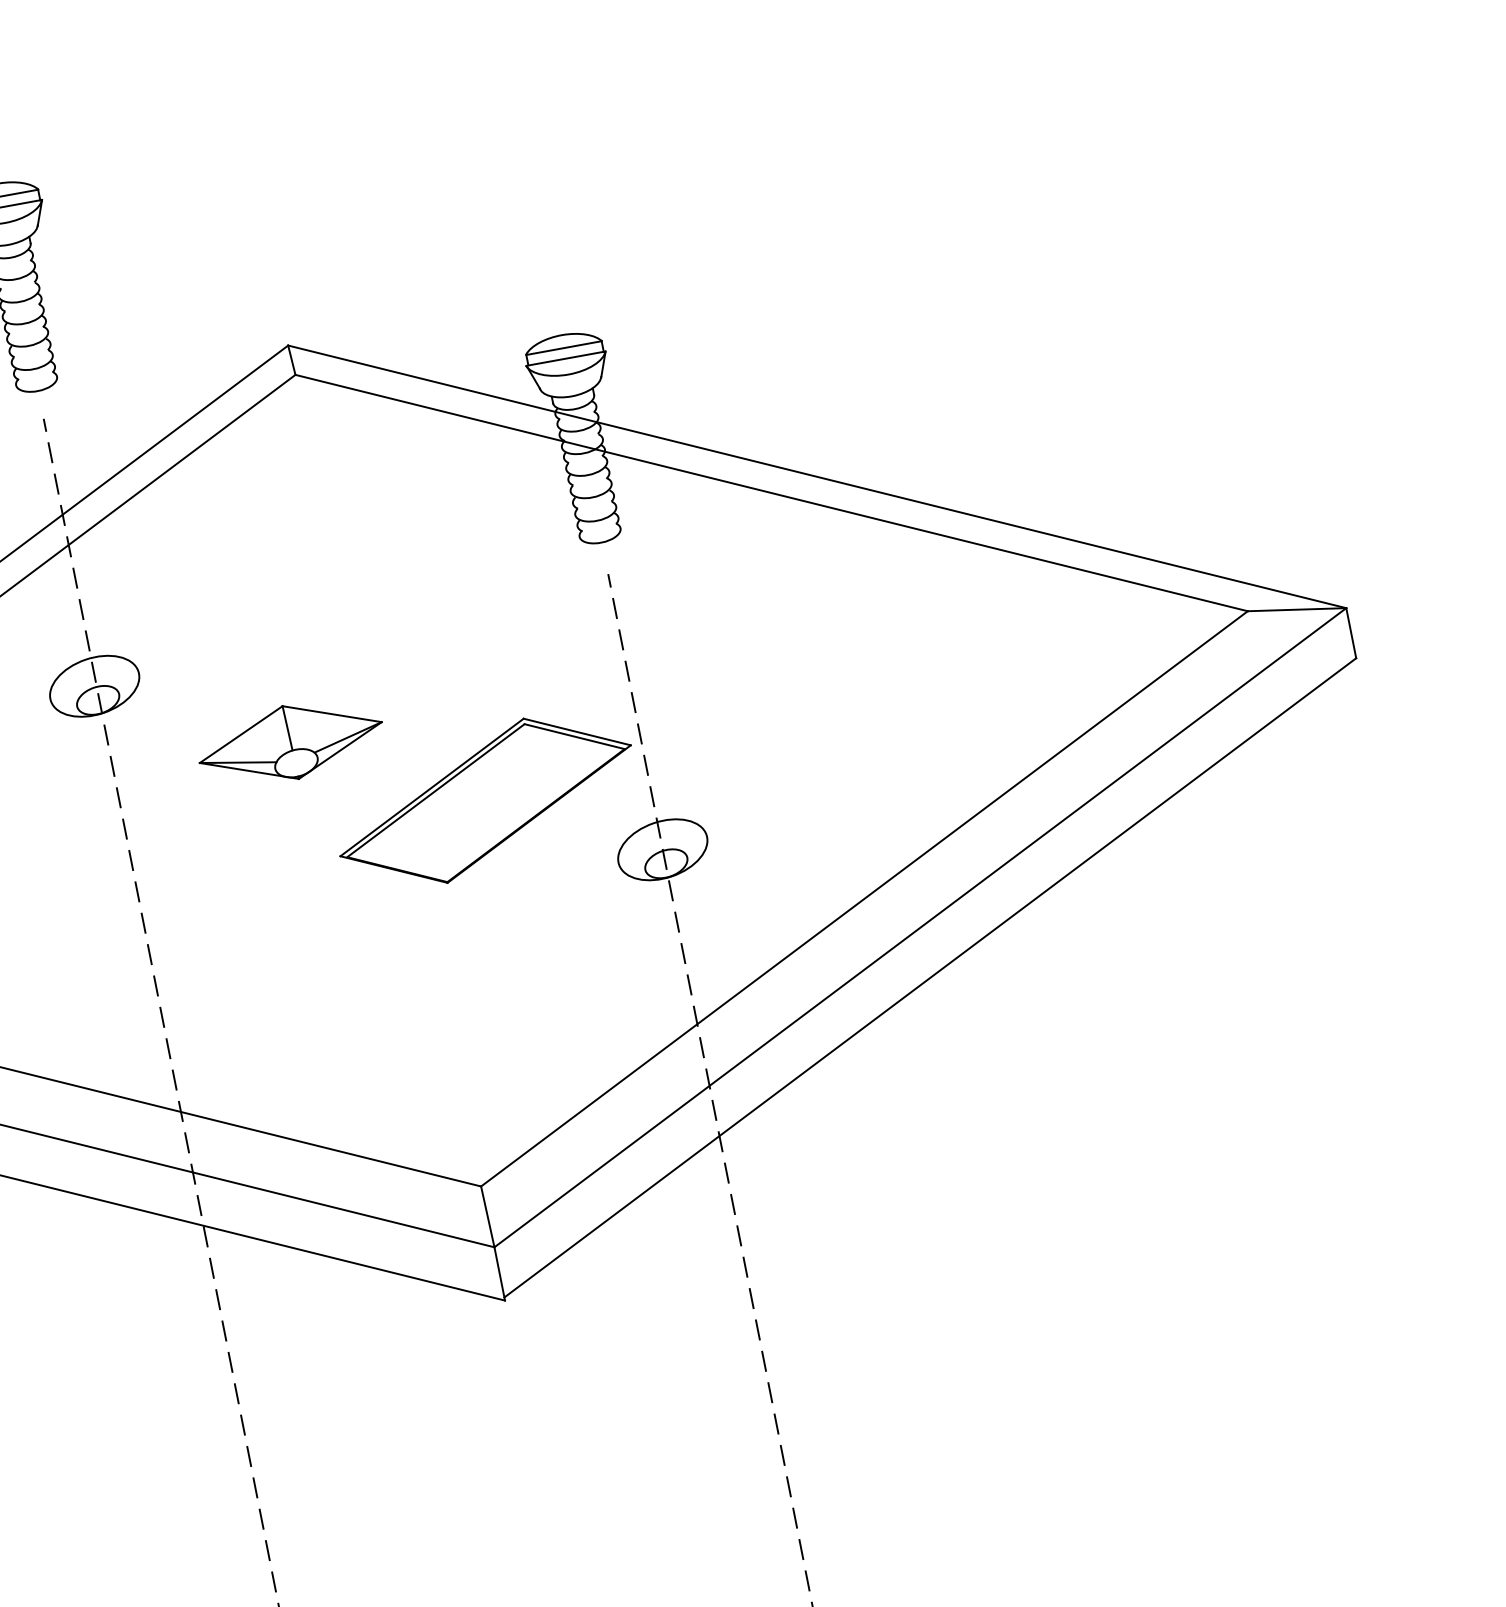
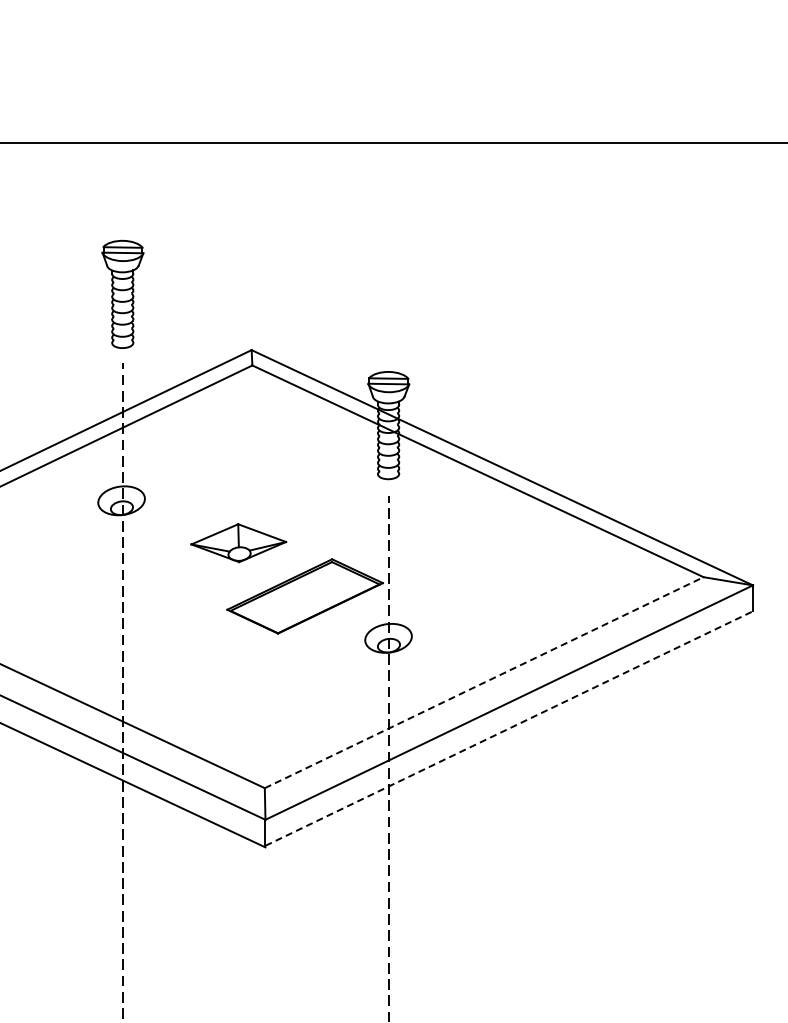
part: (290, 743) -> (238, 543), moved
line: (864, 898) -> (484, 682), solid -> dashed
line: (930, 977) -> (509, 728), solid -> dashed

